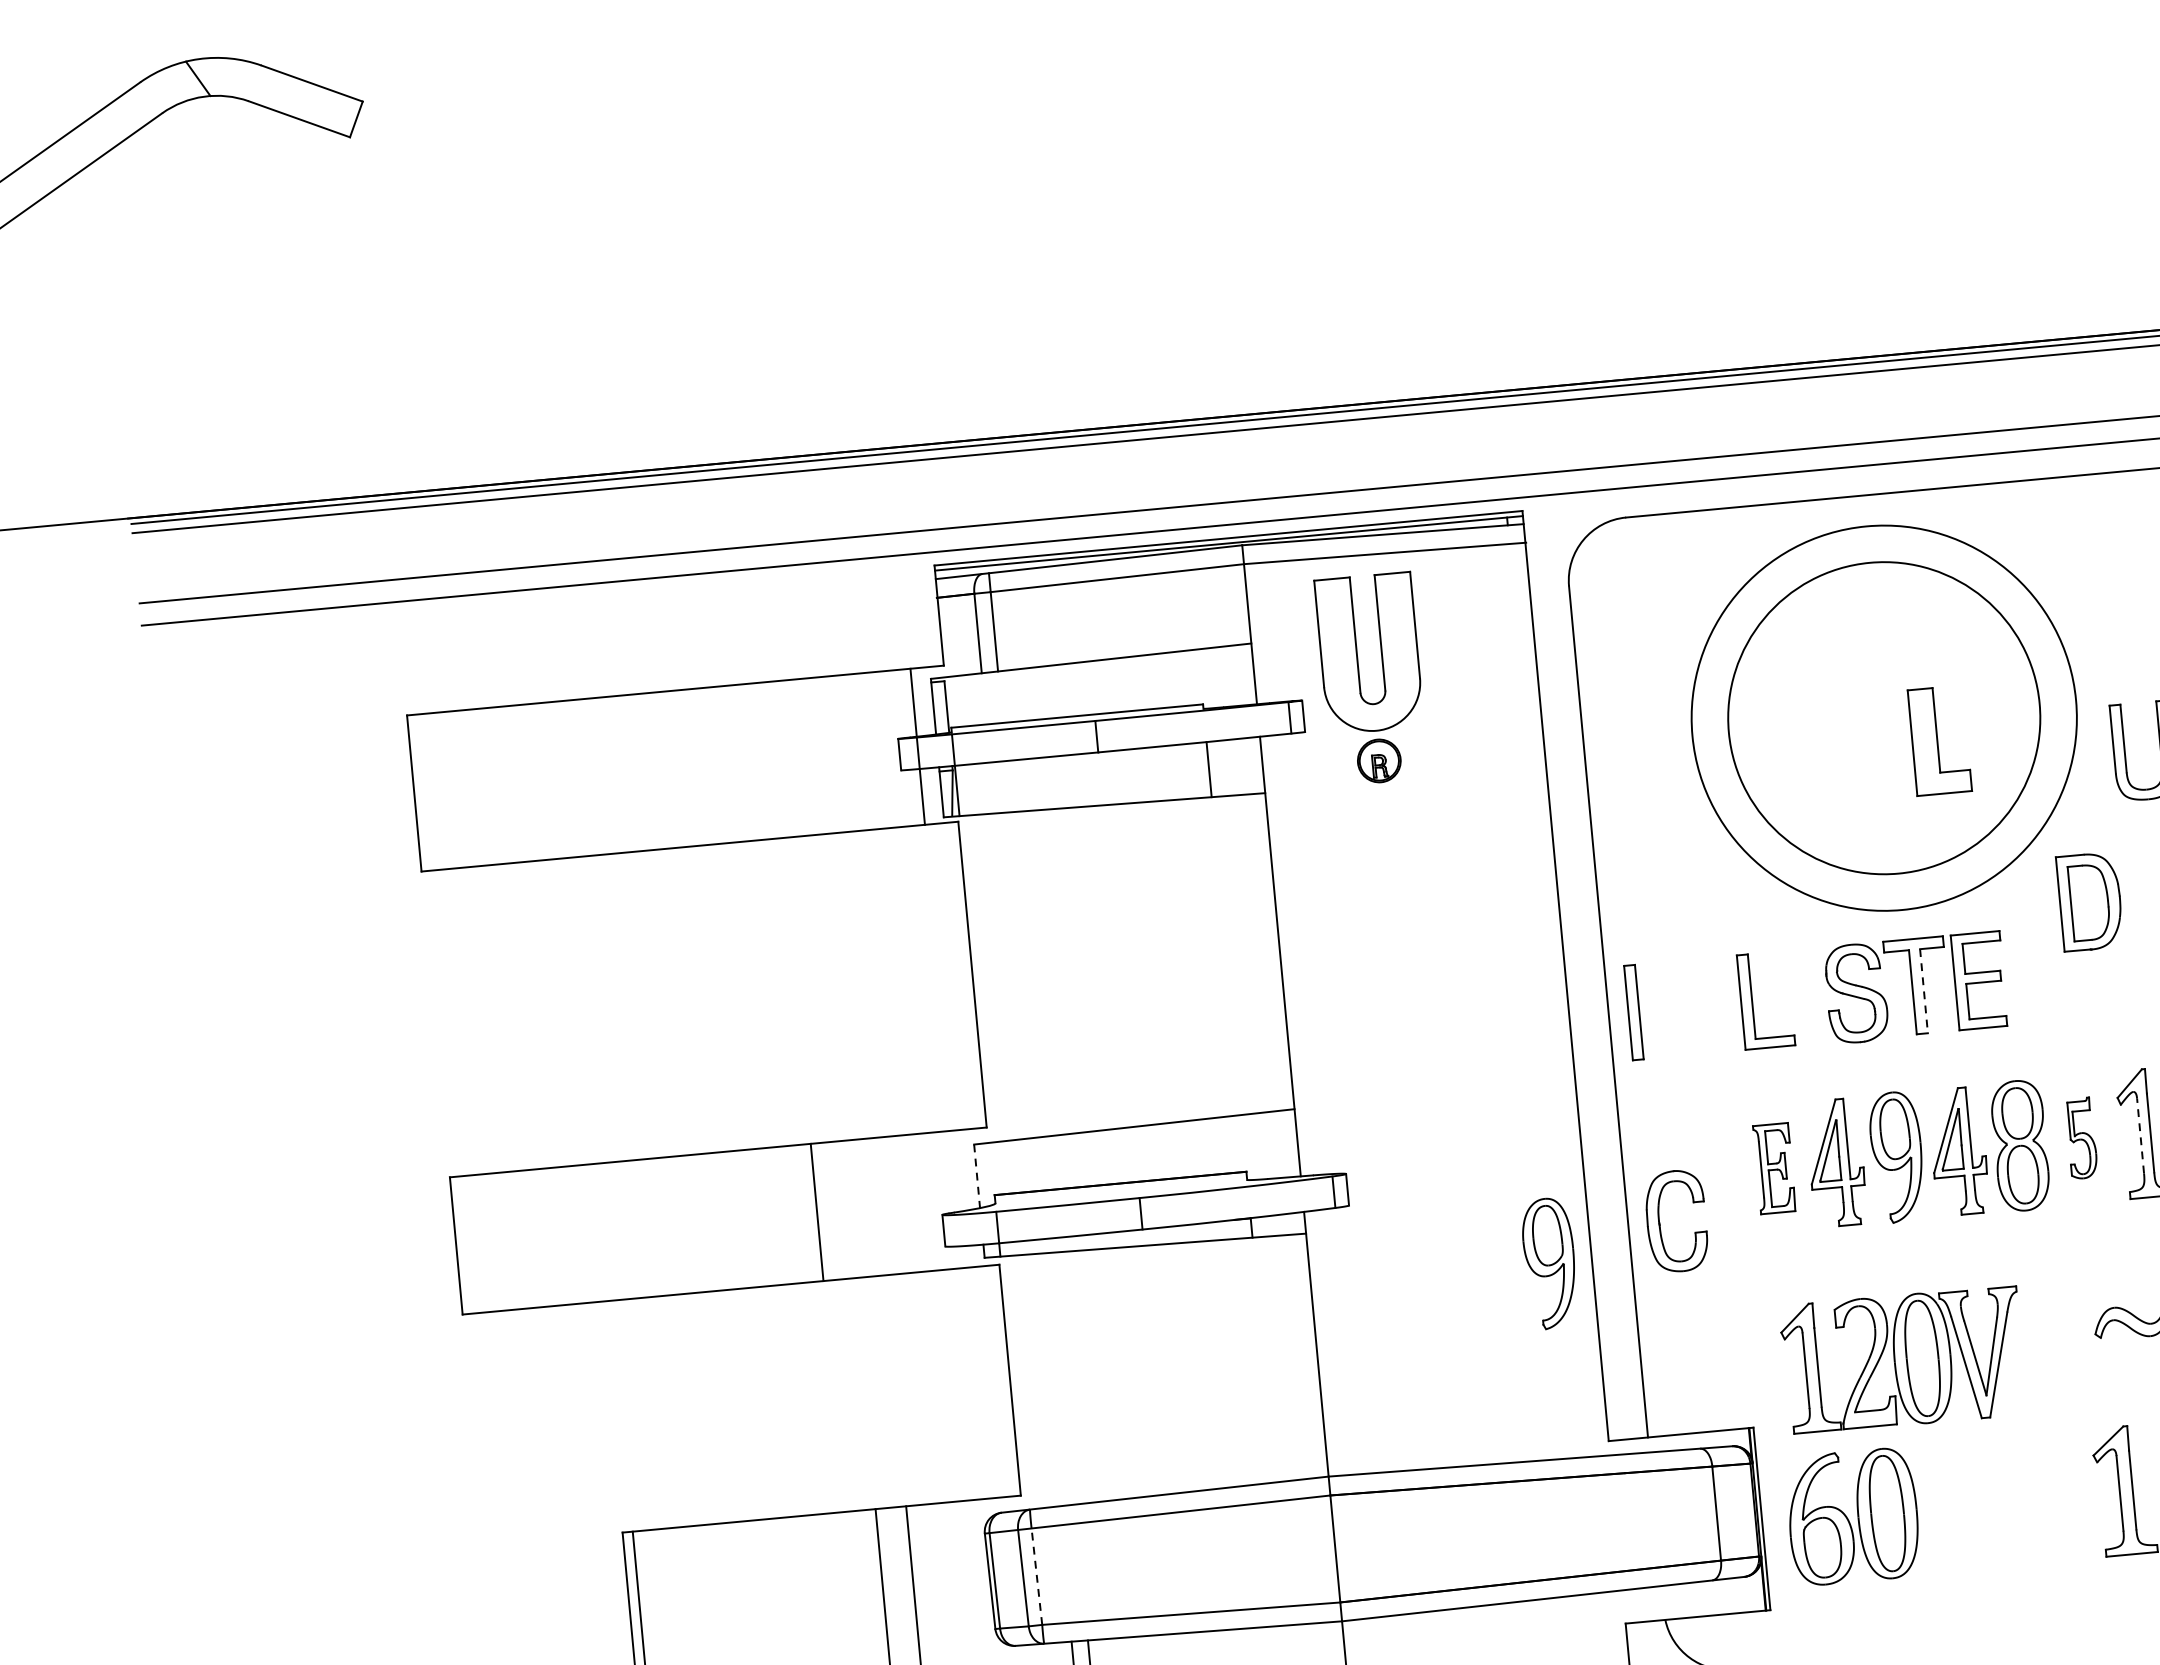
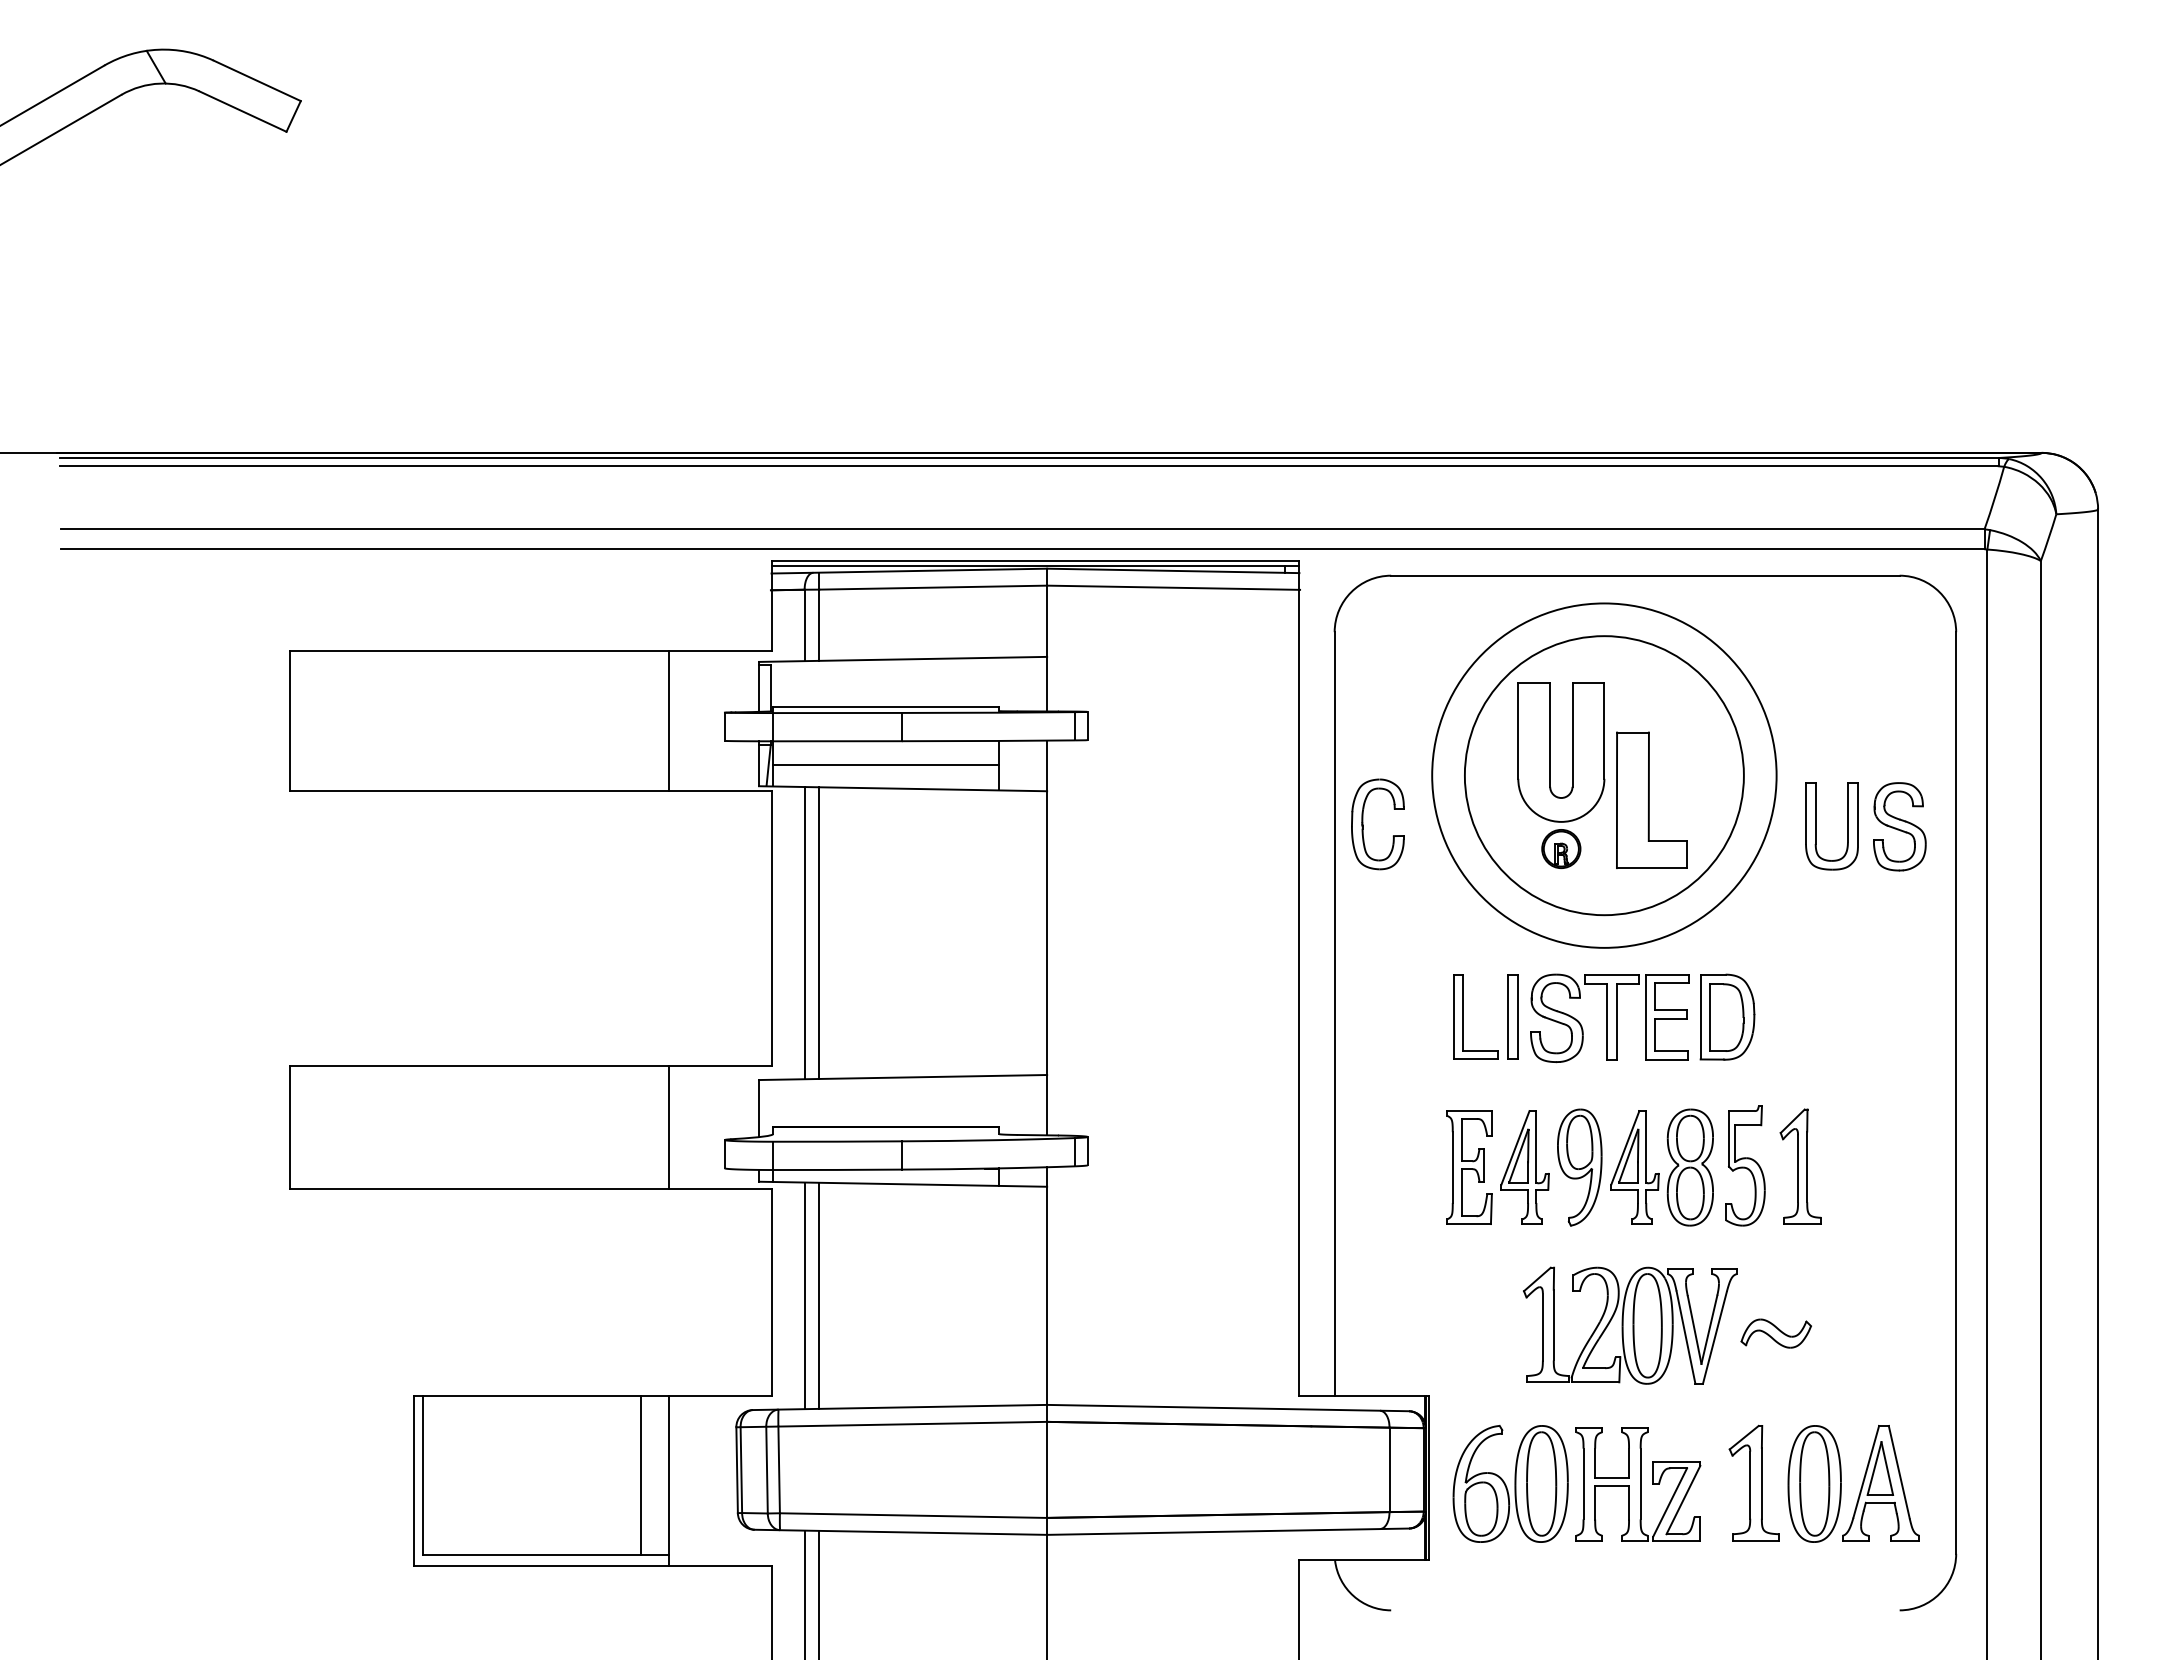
part: (1359, 680) -> (1550, 775), moved
part: (1939, 739) -> (1651, 799), size x1.43
line: (917, 747) -> (668, 721), moved
line: (1083, 781) -> (886, 765), added
part: (2090, 901) -> (1727, 1016), moved
line: (1026, 973) -> (819, 932), added
line: (1009, 976) -> (804, 933), added
line: (1924, 990) -> (1617, 1021), dashed -> solid
part: (1633, 1012) -> (1512, 1016), moved
line: (2141, 1135) -> (1798, 1168), dashed -> solid
part: (2081, 1137) -> (1745, 1165), size x1.67
part: (1774, 1168) -> (1469, 1167), size x1.43
line: (976, 1176) -> (758, 1108), dashed -> solid
line: (817, 1212) -> (668, 1127), moved
part: (1660, 1222) -> (1363, 824), moved
part: (1549, 1263) -> (1261, 1233), removed
part: (1903, 1359) -> (1630, 1325), moved
line: (1063, 1378) -> (819, 1295), added
line: (1047, 1379) -> (804, 1295), added
part: (1995, 1504) -> (1638, 1484), added
line: (1037, 1576) -> (779, 1469), dashed -> solid

